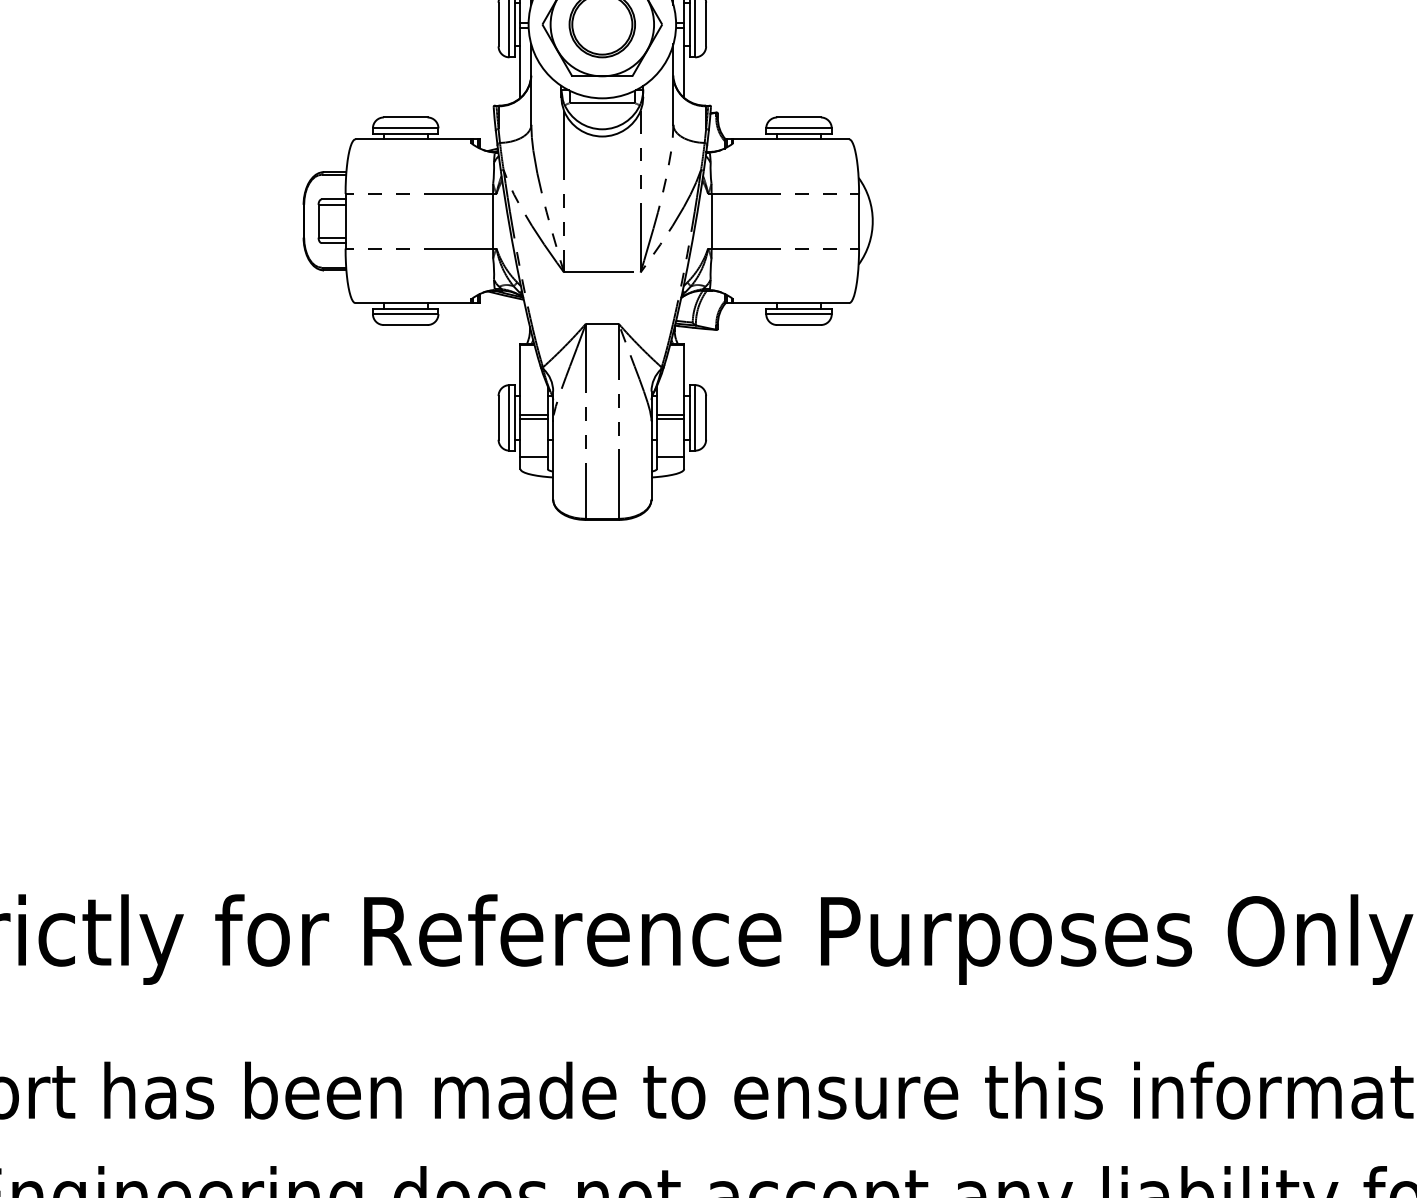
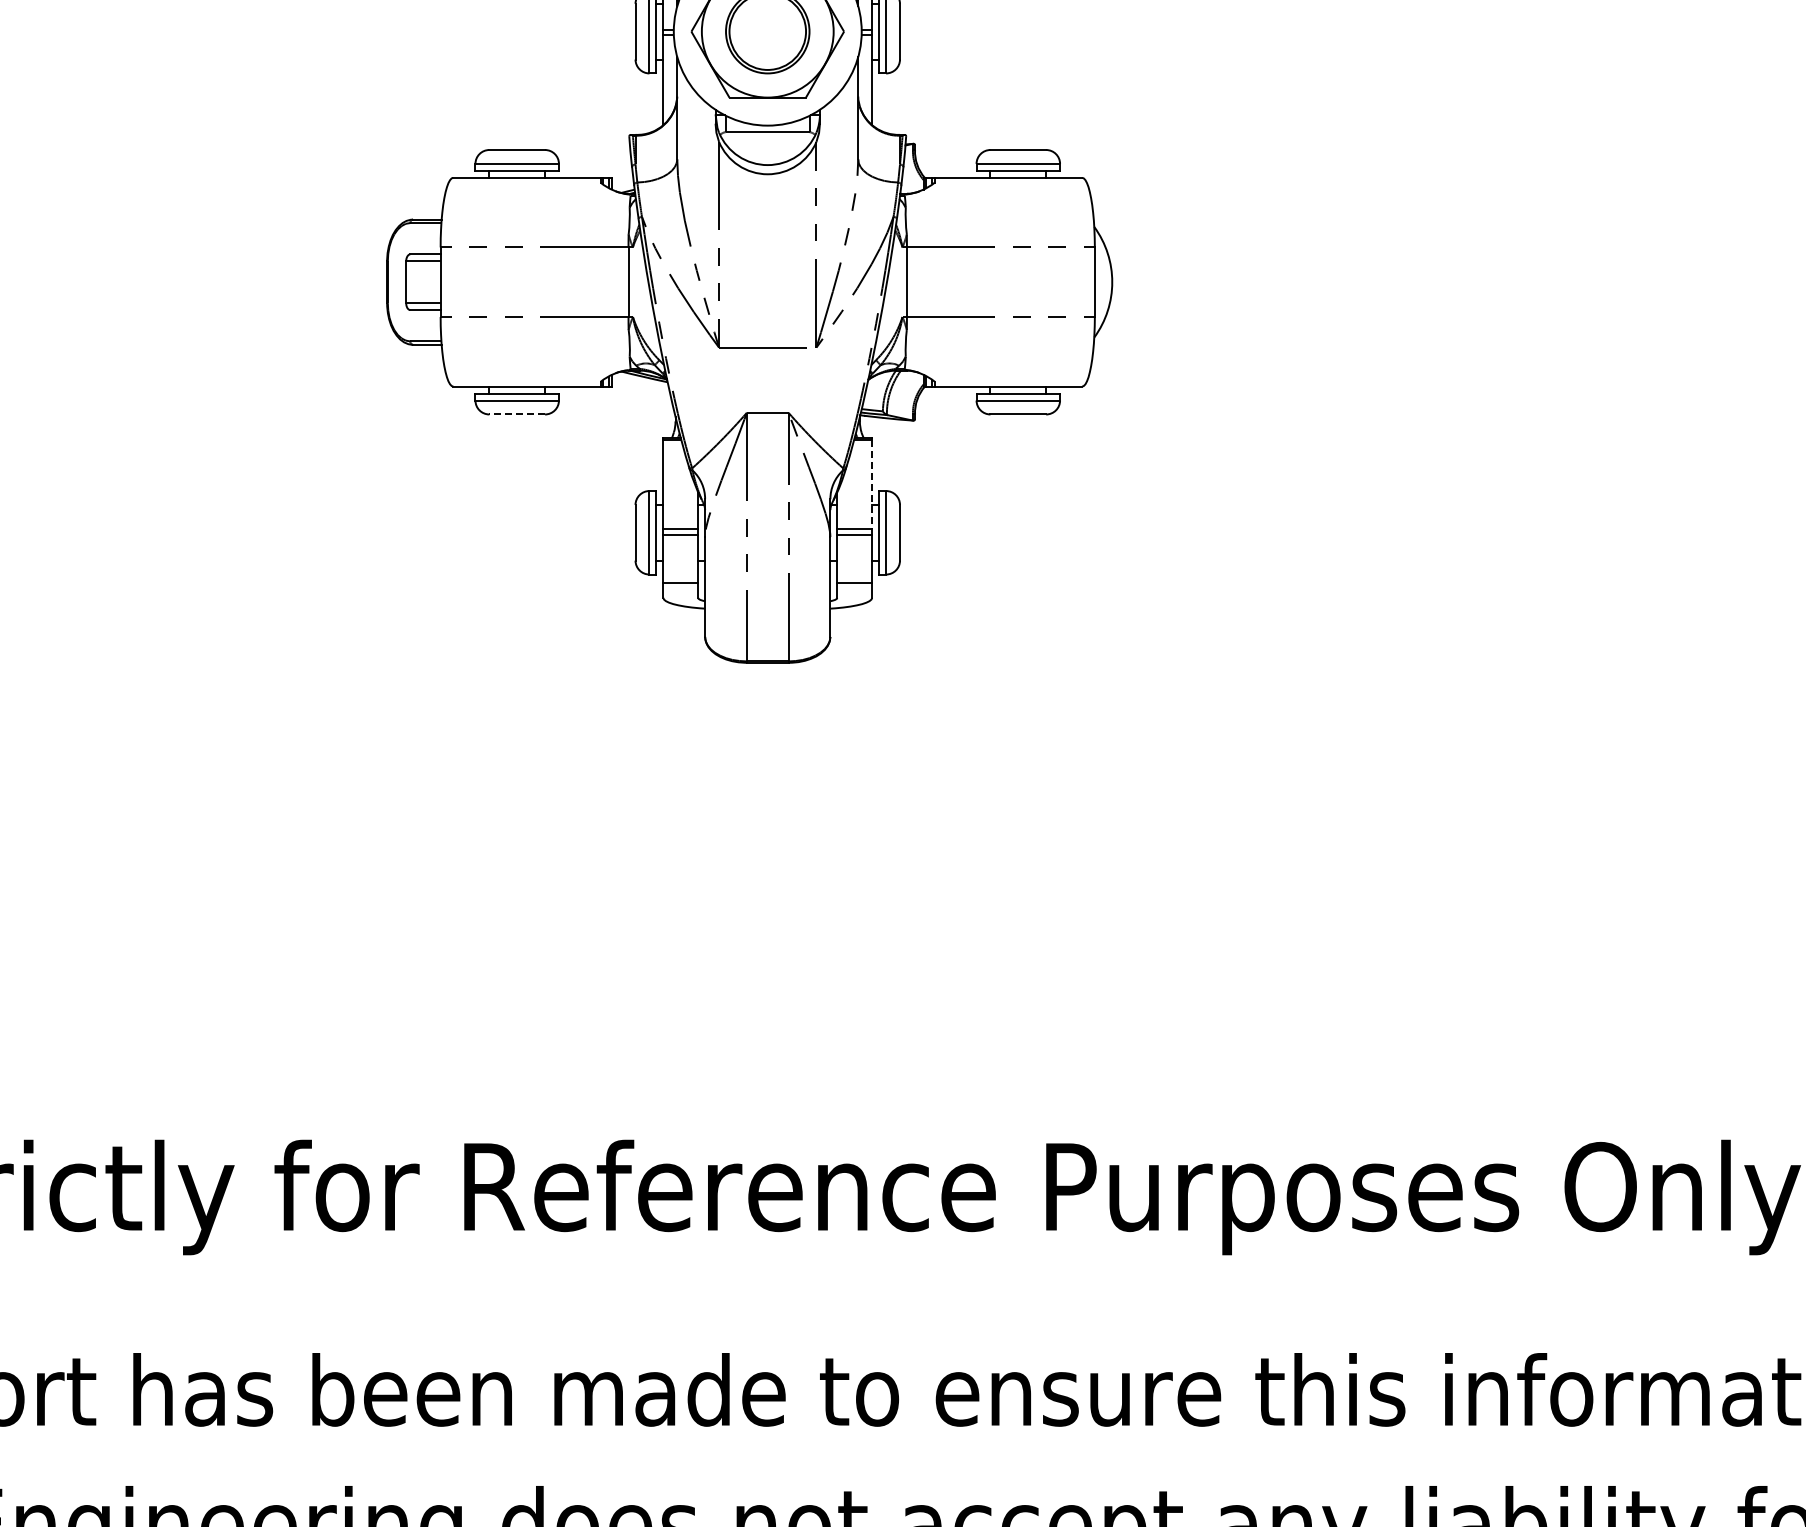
line: (405, 325) -> (517, 414), solid -> dashed
line: (684, 380) -> (872, 484), solid -> dashed

